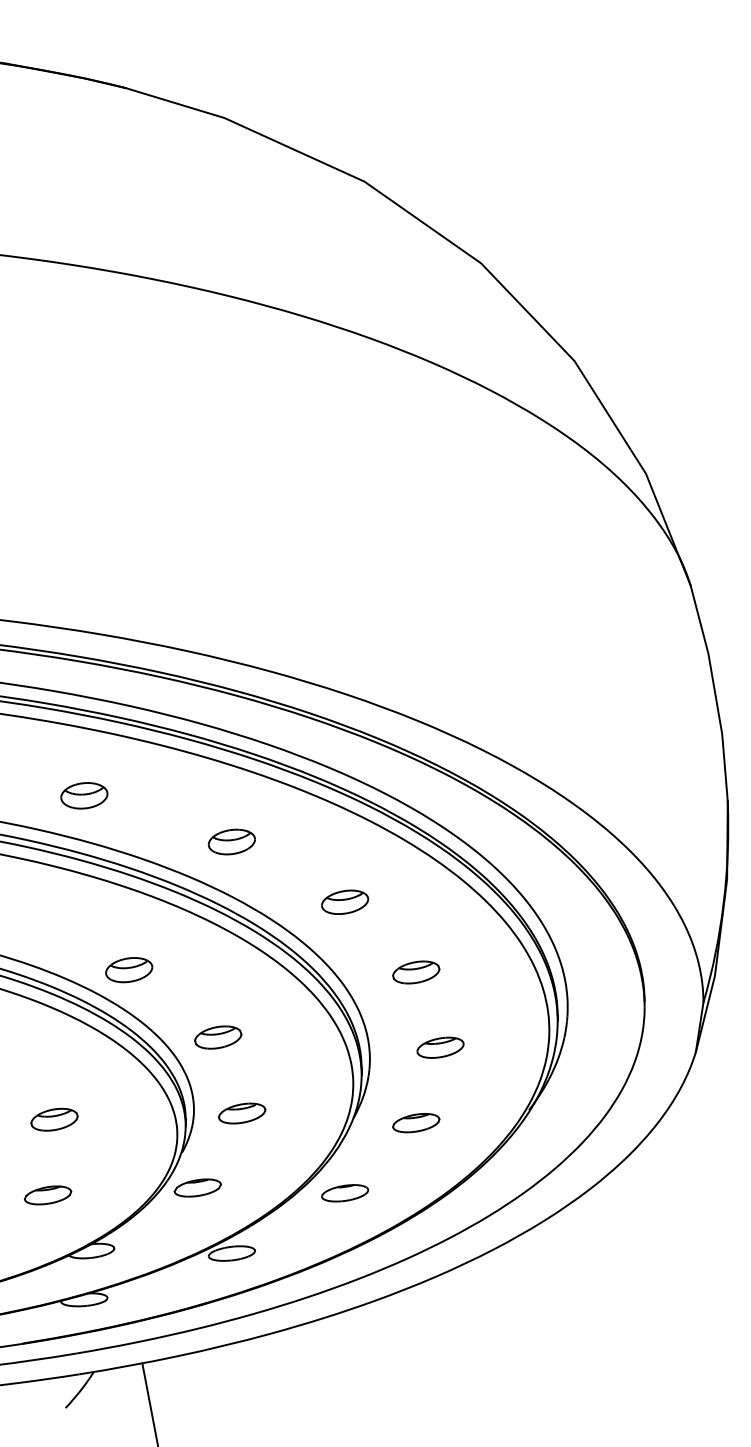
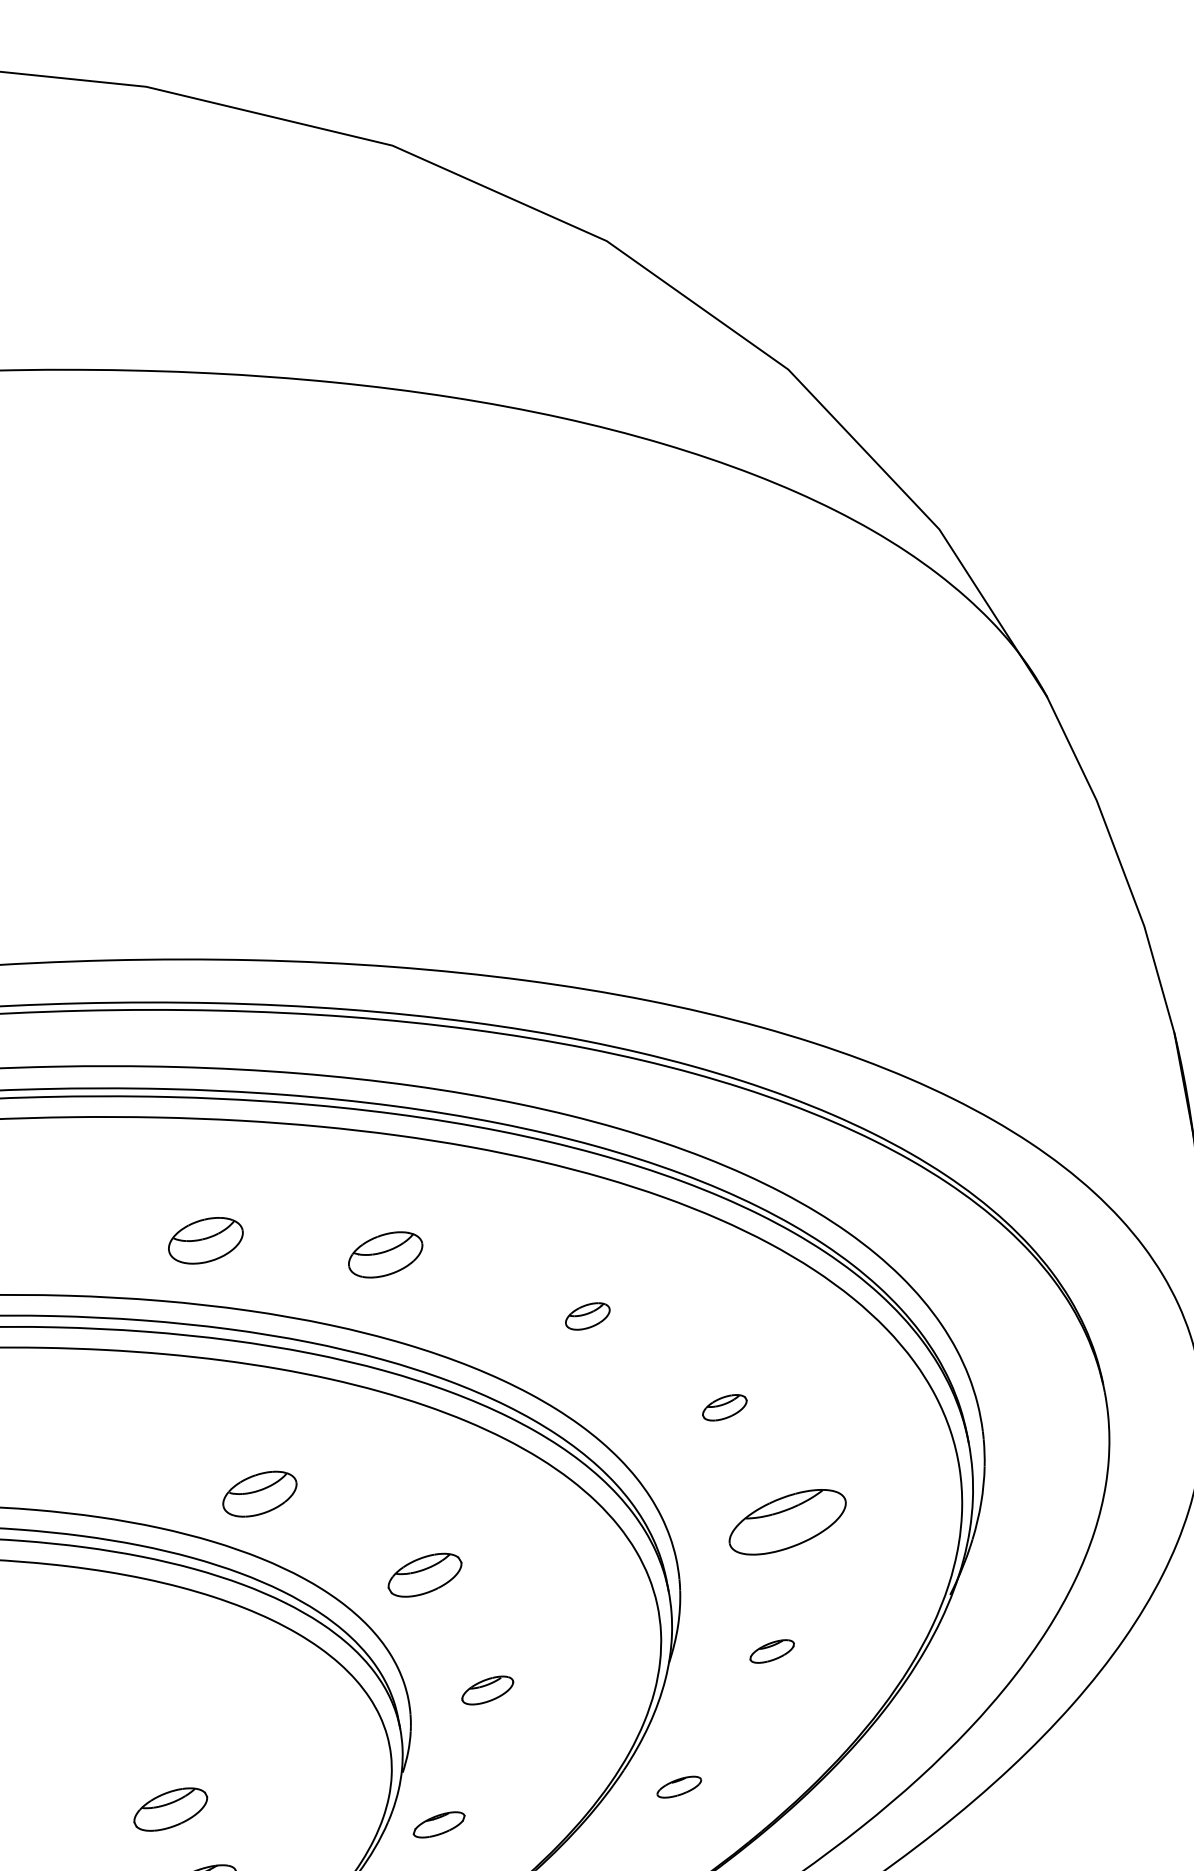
part: (84, 795) -> (205, 1240), moved
part: (345, 901) -> (587, 1315), size x0.6
part: (416, 972) -> (725, 1407), size x0.6
part: (440, 1047) -> (787, 1521), size x1.6
part: (242, 1113) -> (488, 1690), size x0.7
part: (54, 1119) -> (170, 1809), moved
part: (416, 1123) -> (772, 1651), size x0.6
part: (197, 1187) -> (438, 1824), size x0.7
part: (345, 1193) -> (679, 1787), size x0.6

